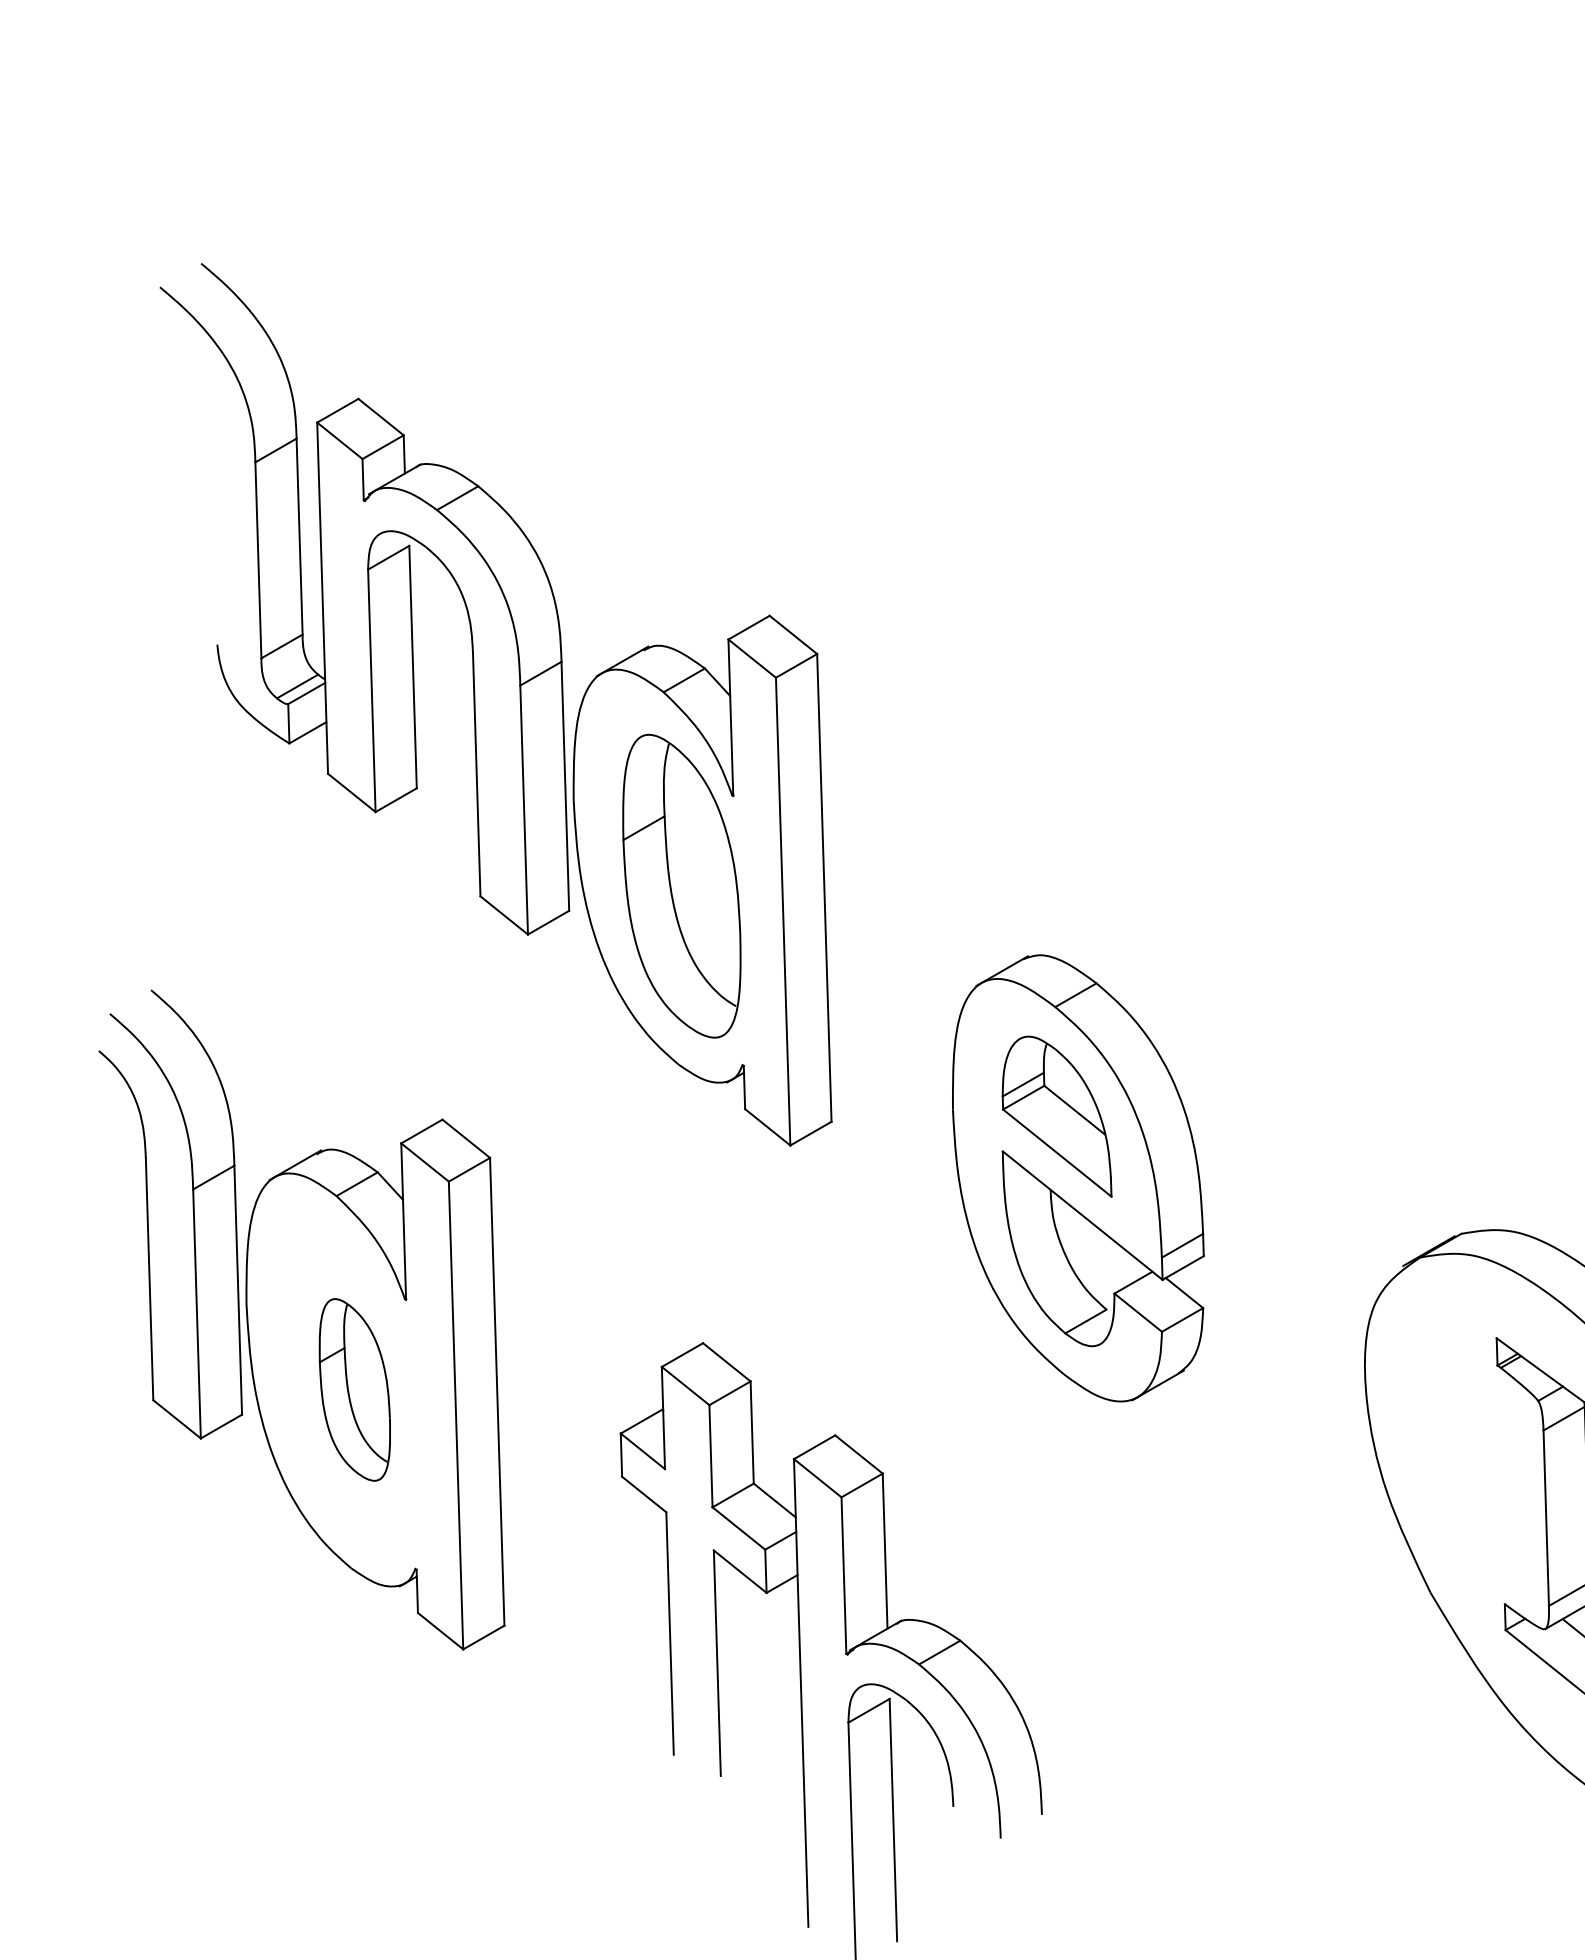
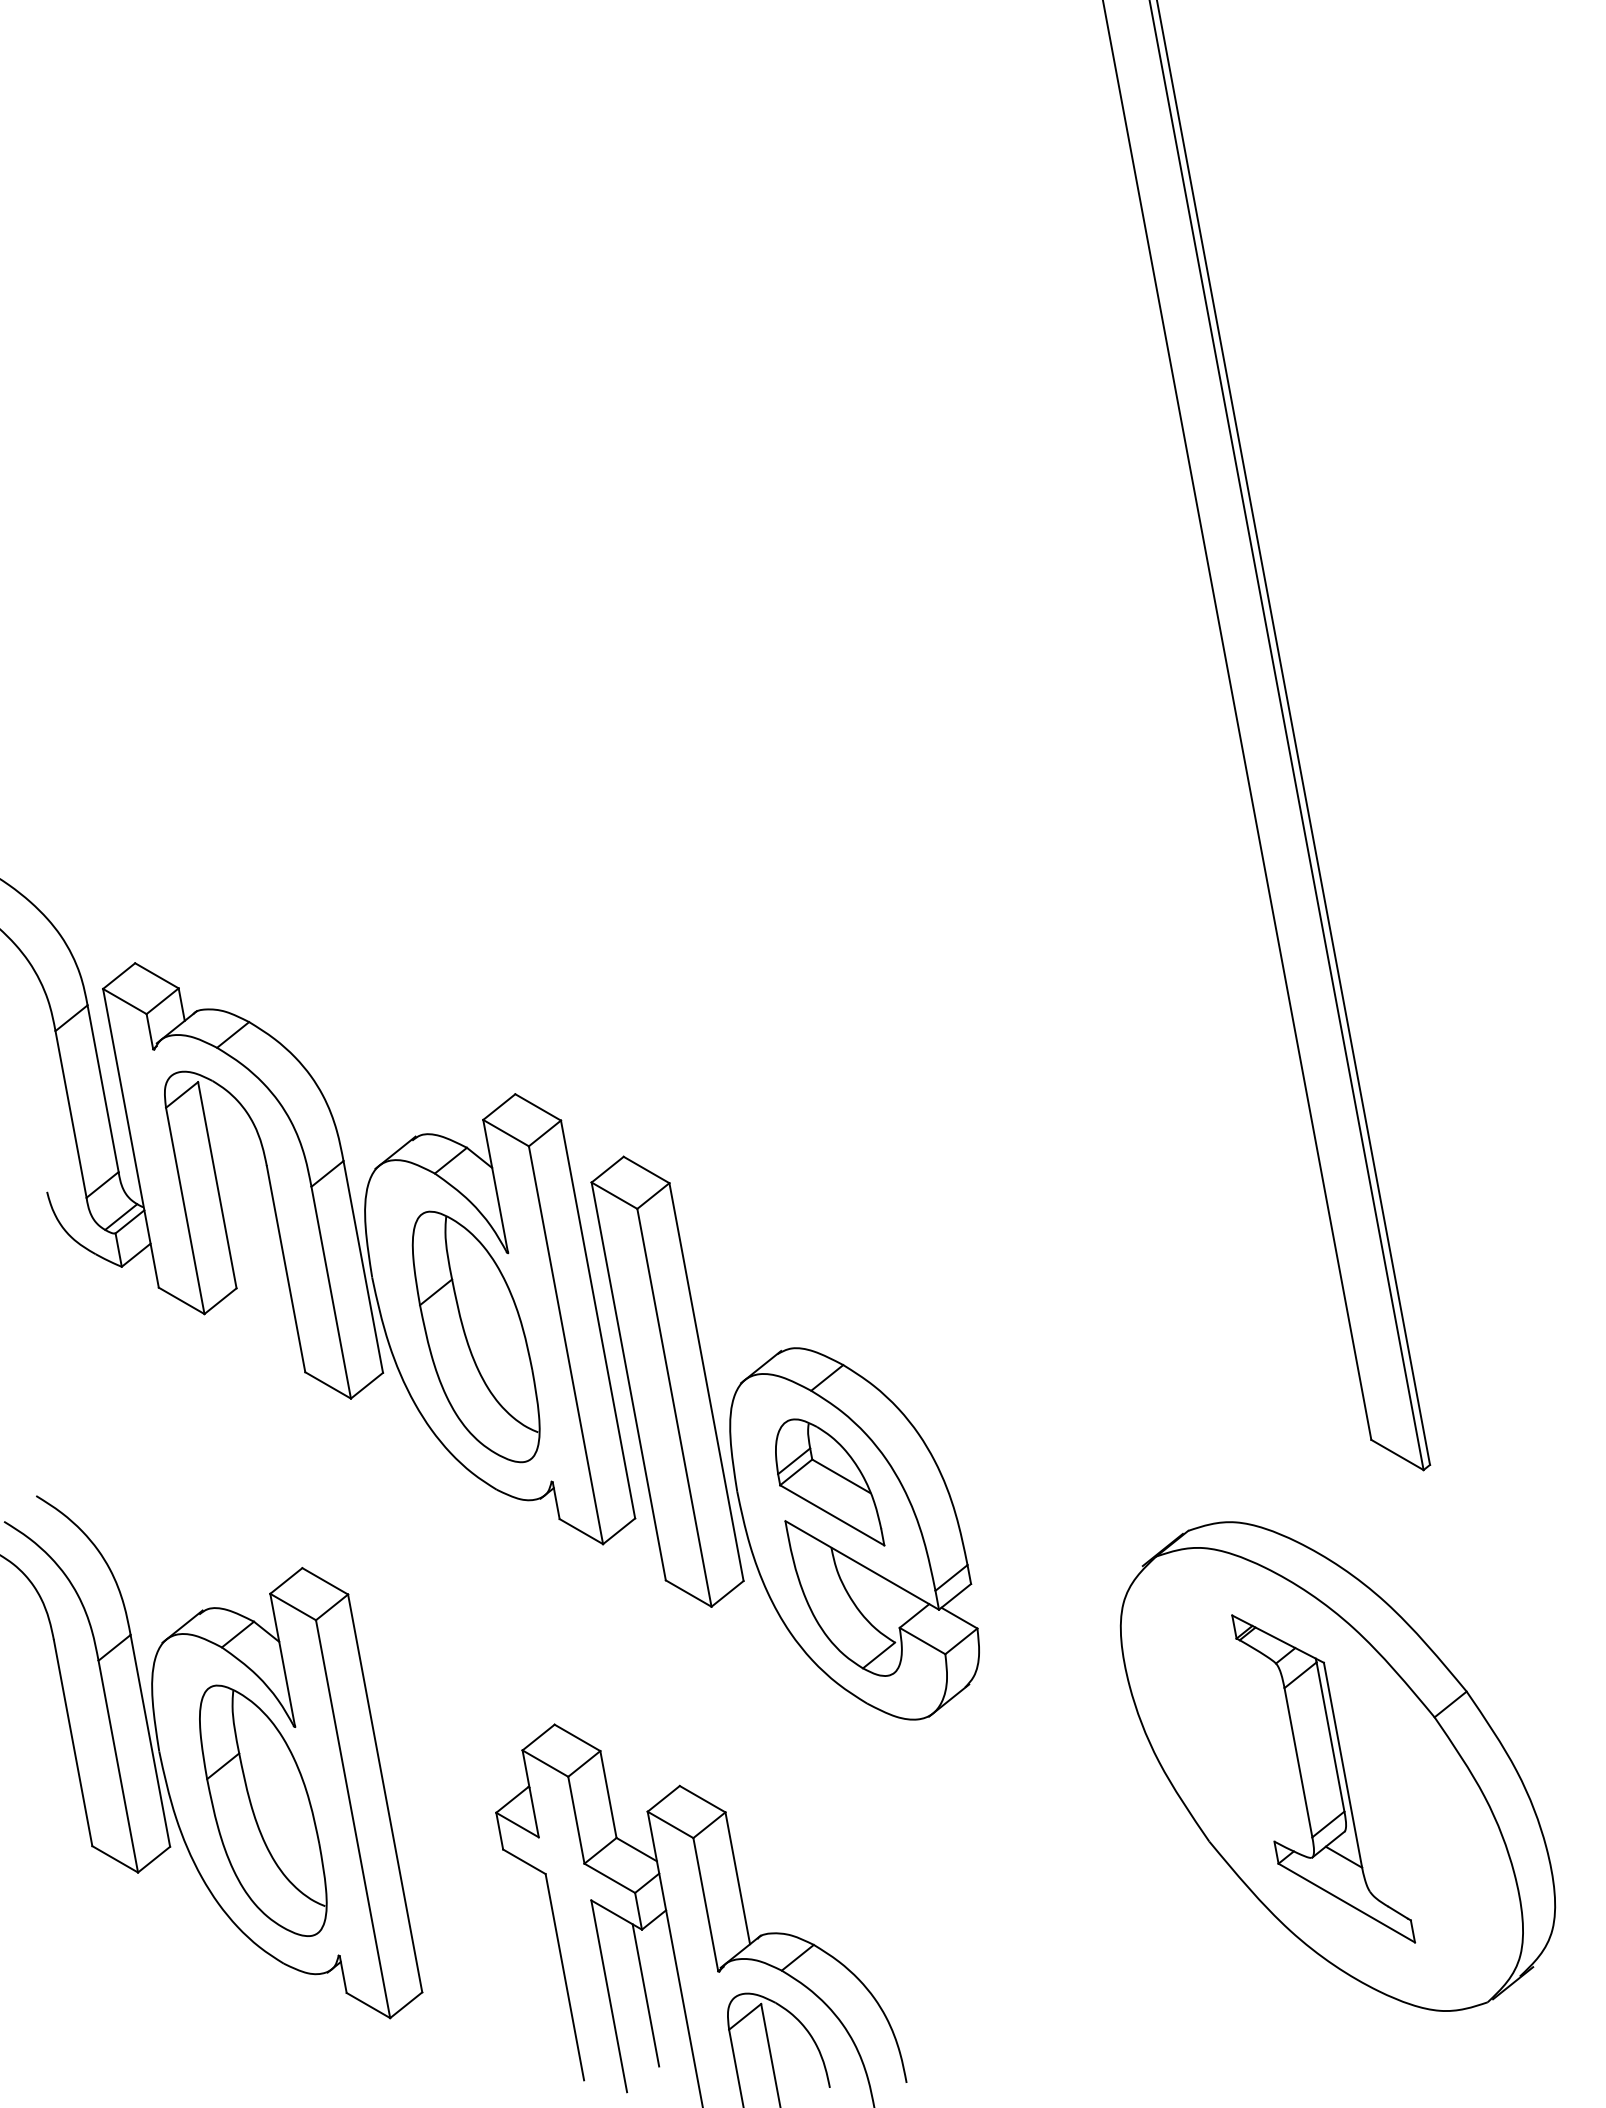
part: (892, 971) -> (667, 1381), added
part: (355, 1389) -> (263, 1810), size x1.67
line: (758, 1668) -> (645, 1995), added

